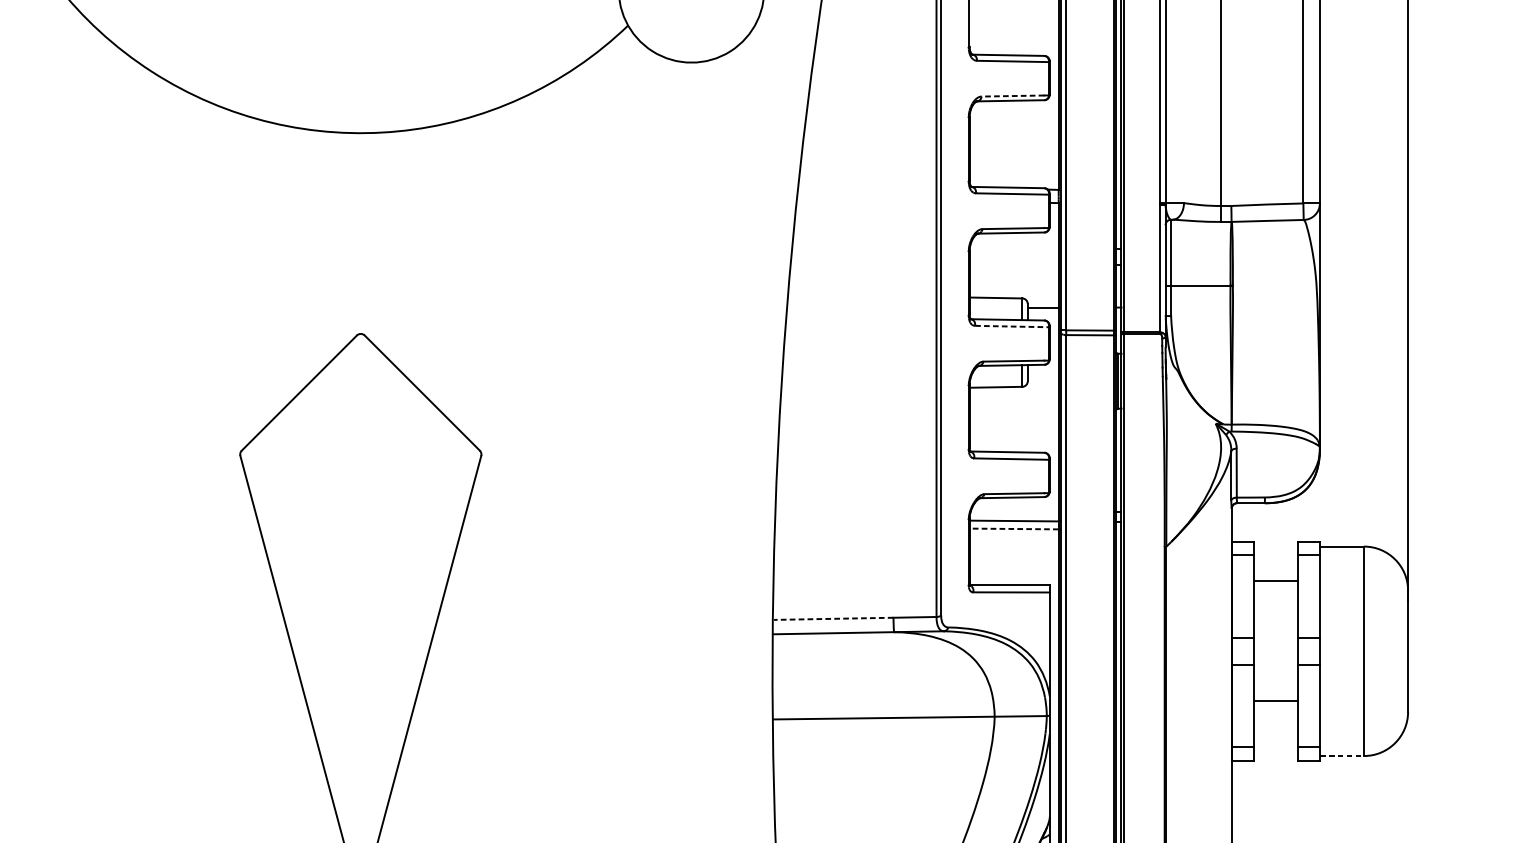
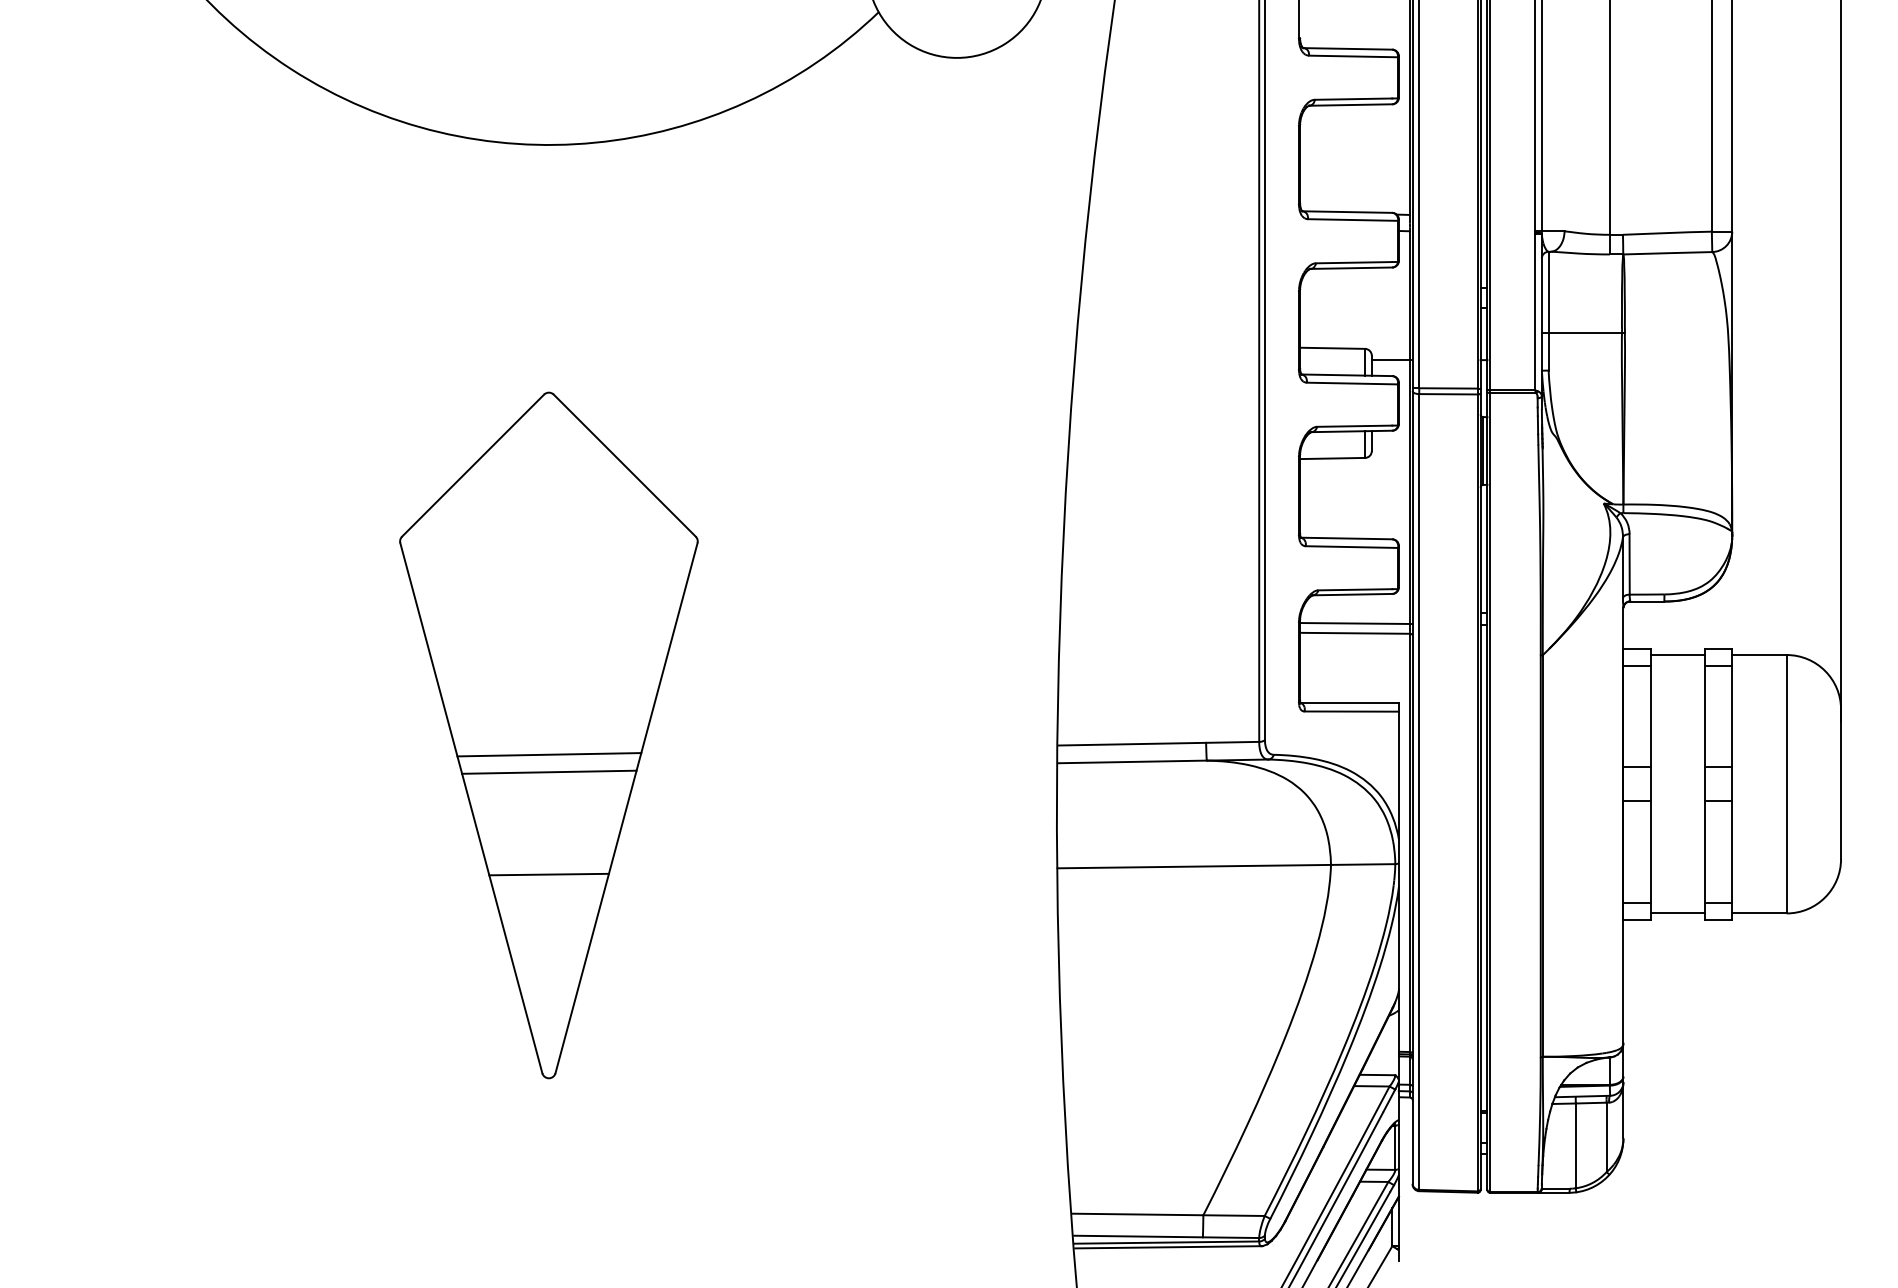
line: (1012, 96) -> (1353, 99), dashed -> solid
line: (1012, 326) -> (1352, 383), dashed -> solid
line: (1014, 529) -> (1355, 633), dashed -> solid
line: (1275, 581) -> (1677, 655), moved
line: (833, 619) -> (1132, 744), dashed -> solid
line: (361, 627) -> (549, 754), added
line: (361, 640) -> (549, 771), added
line: (1275, 700) -> (1677, 913), moved
line: (360, 724) -> (548, 874), added
line: (1341, 756) -> (1759, 913), dashed -> solid

